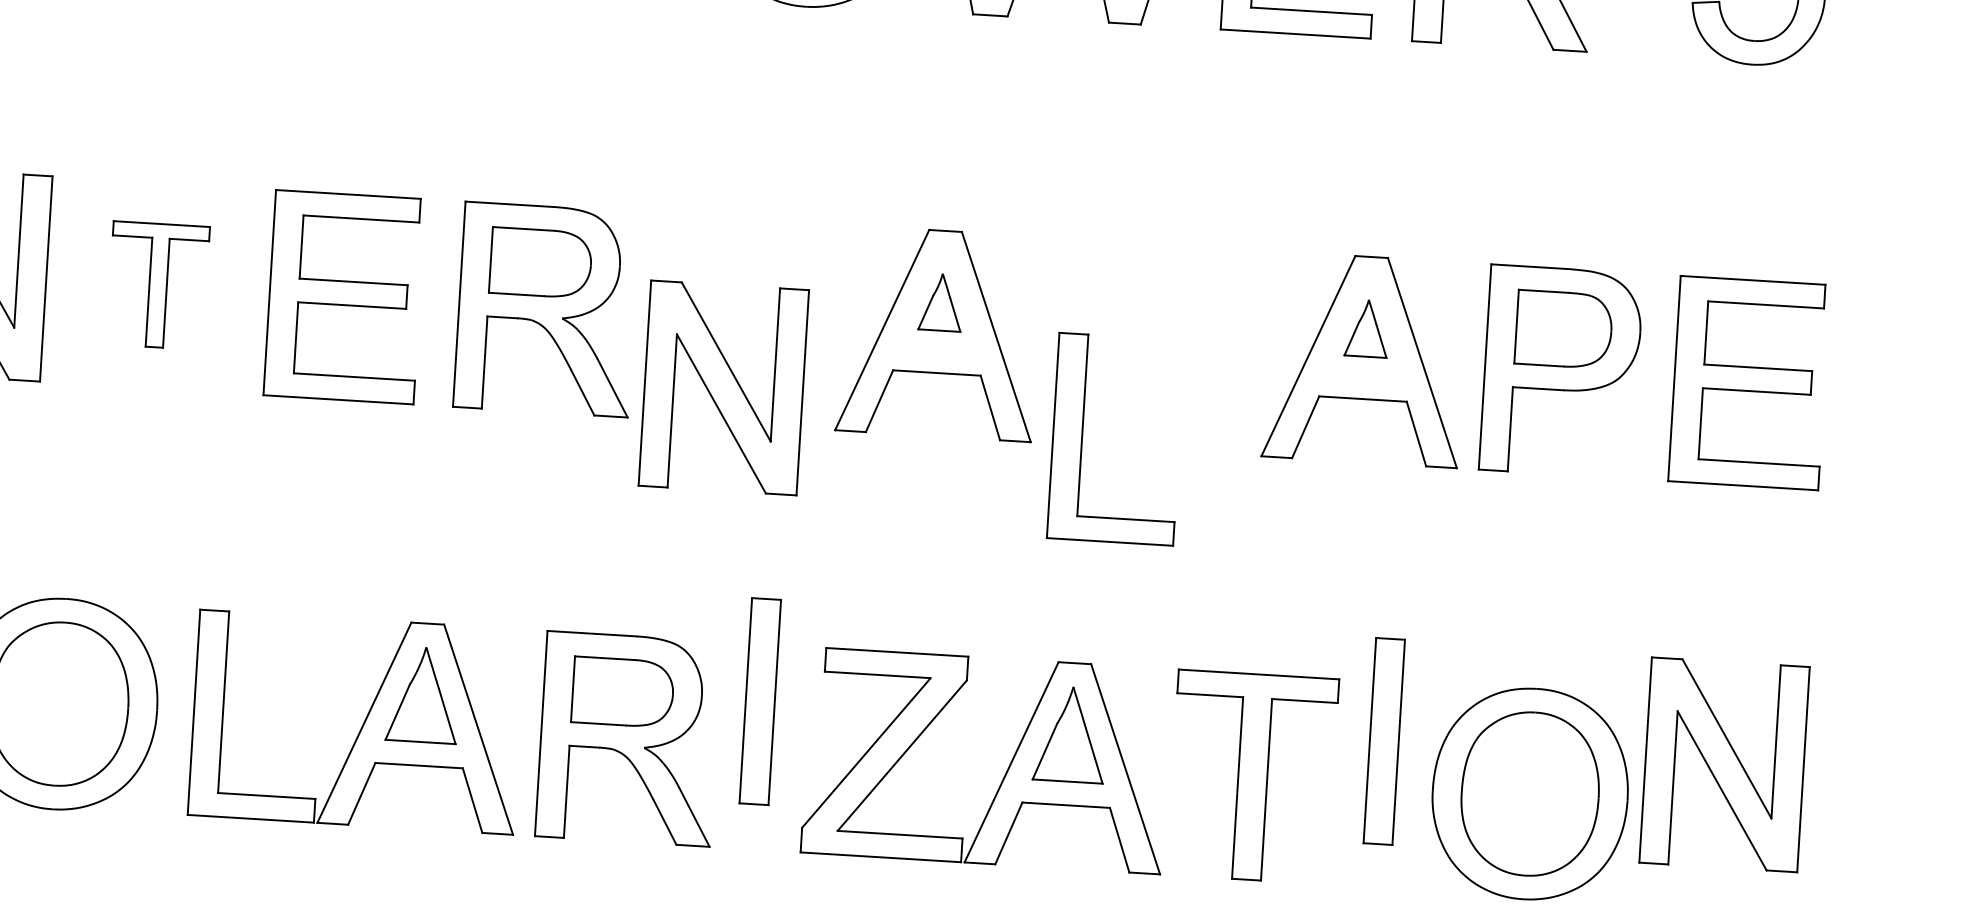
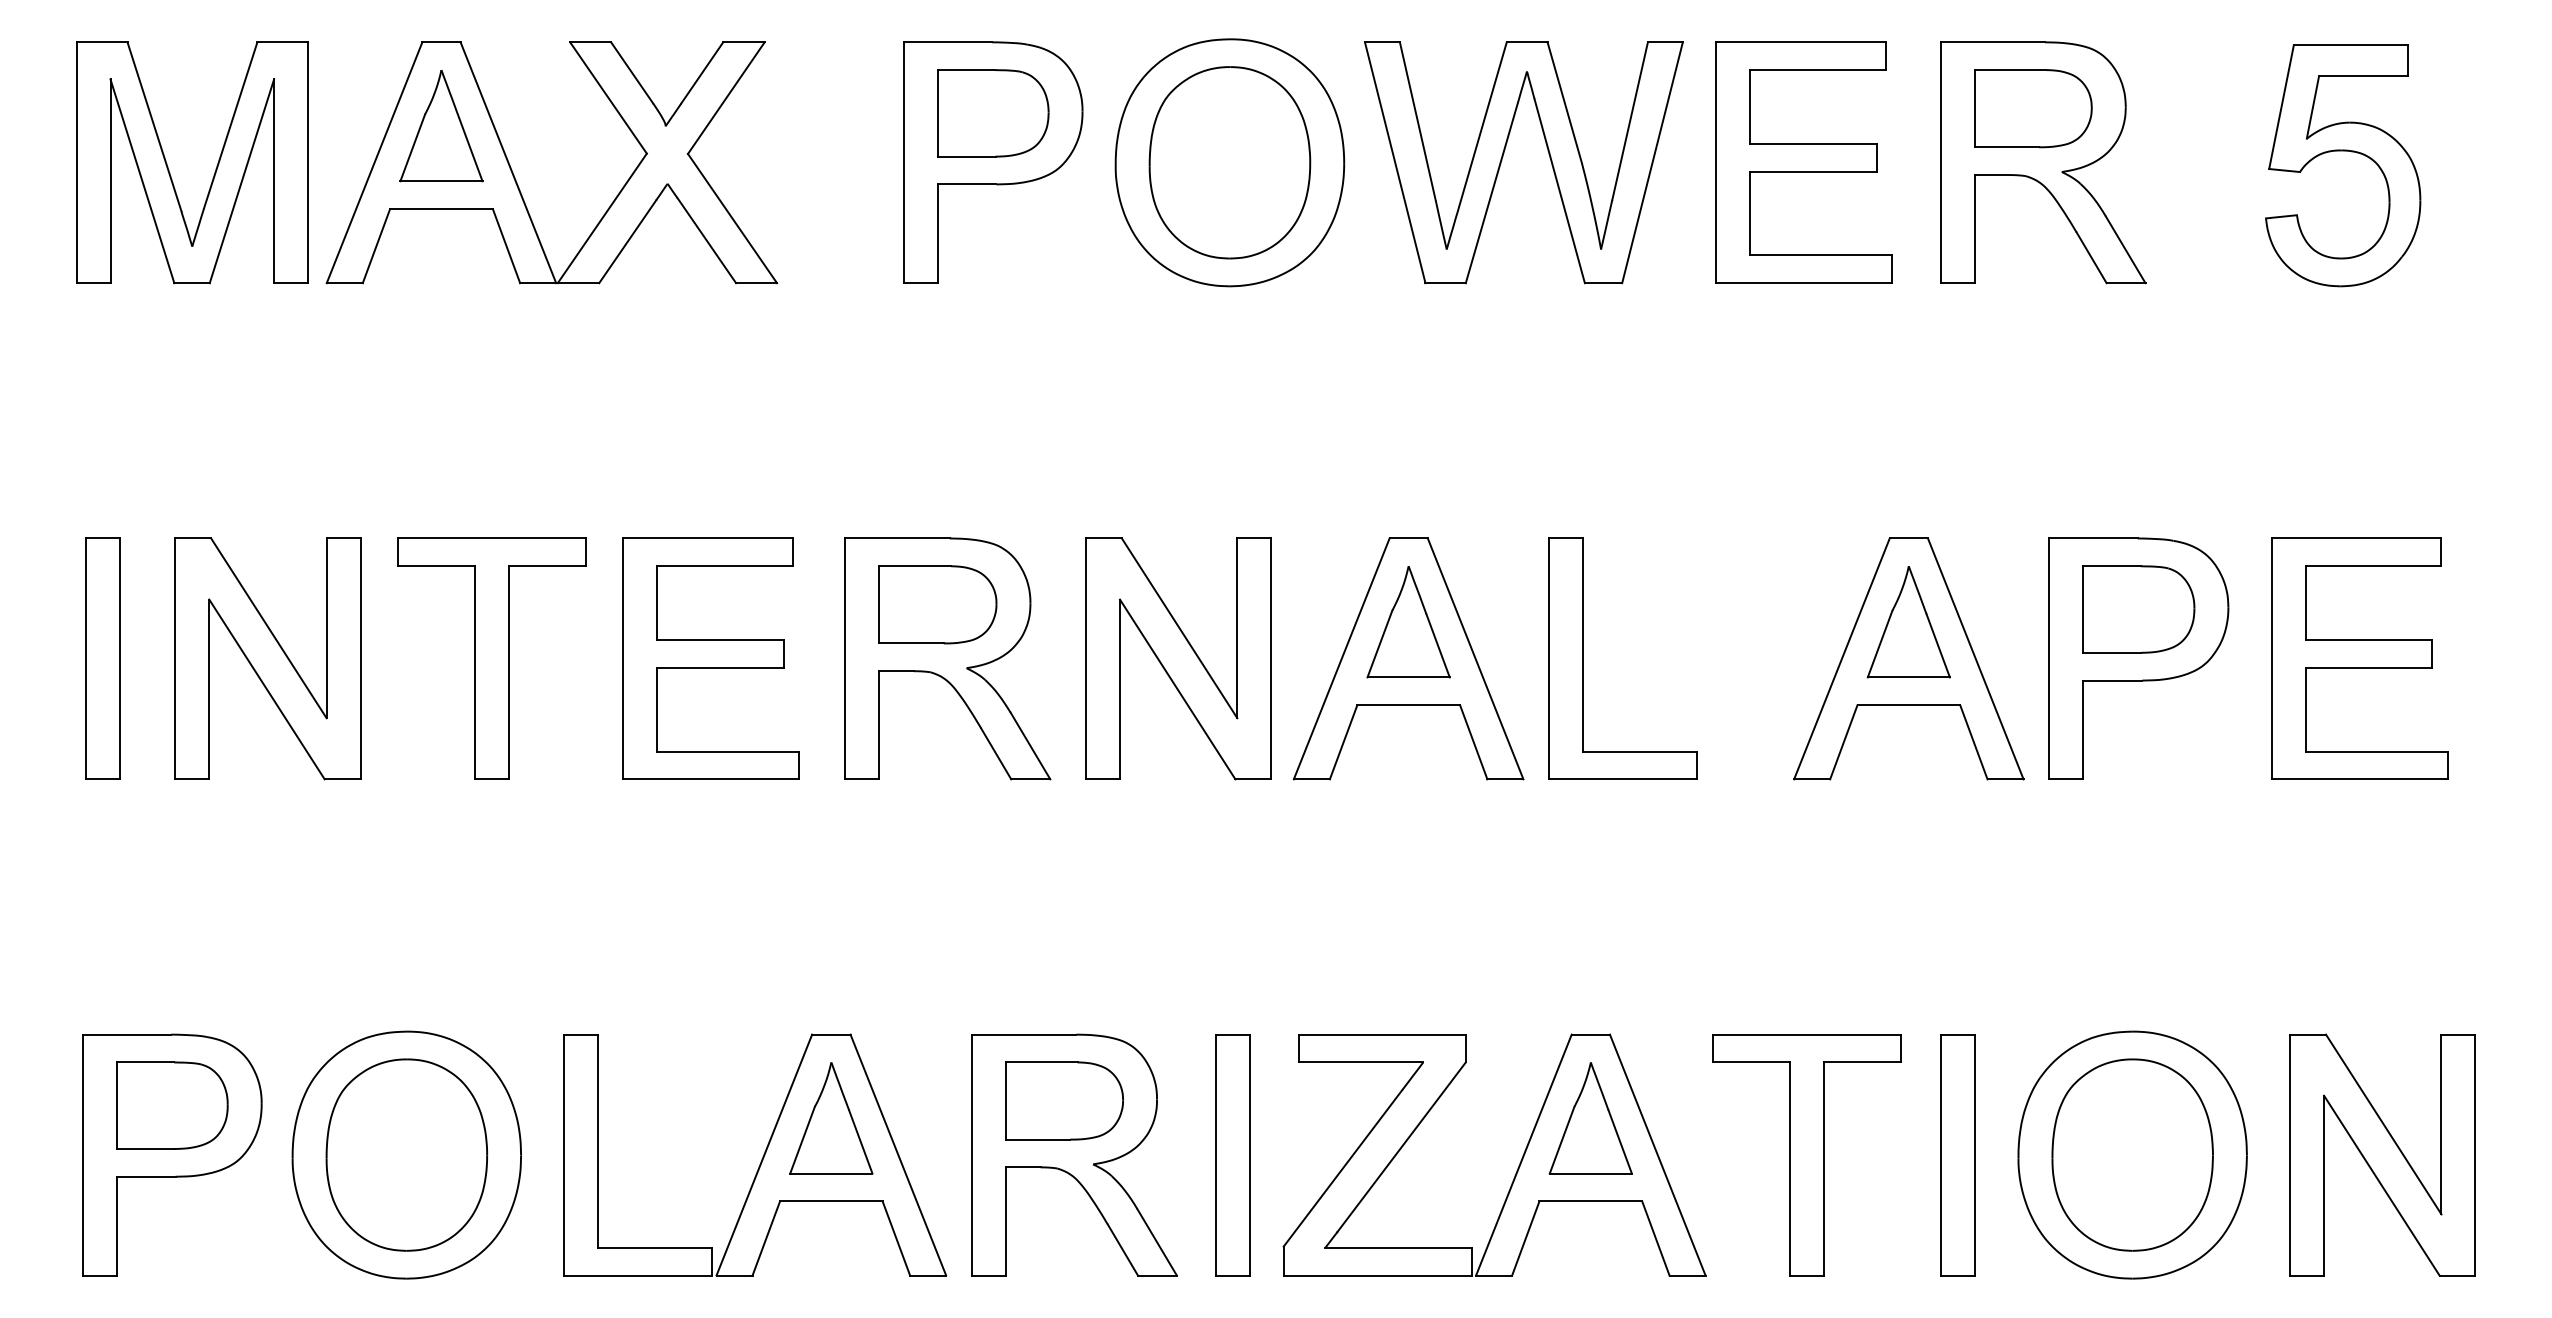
part: (157, 285) -> (491, 658), size x1.67
part: (941, 302) -> (1408, 622), size x1.67
part: (1367, 328) -> (1908, 622), size x1.67
part: (723, 387) -> (1178, 658), moved
part: (1082, 436) -> (1583, 658), moved
part: (760, 701) -> (1232, 1155), moved
part: (1383, 741) -> (1957, 1155), moved
part: (1724, 764) -> (2382, 1154), moved

